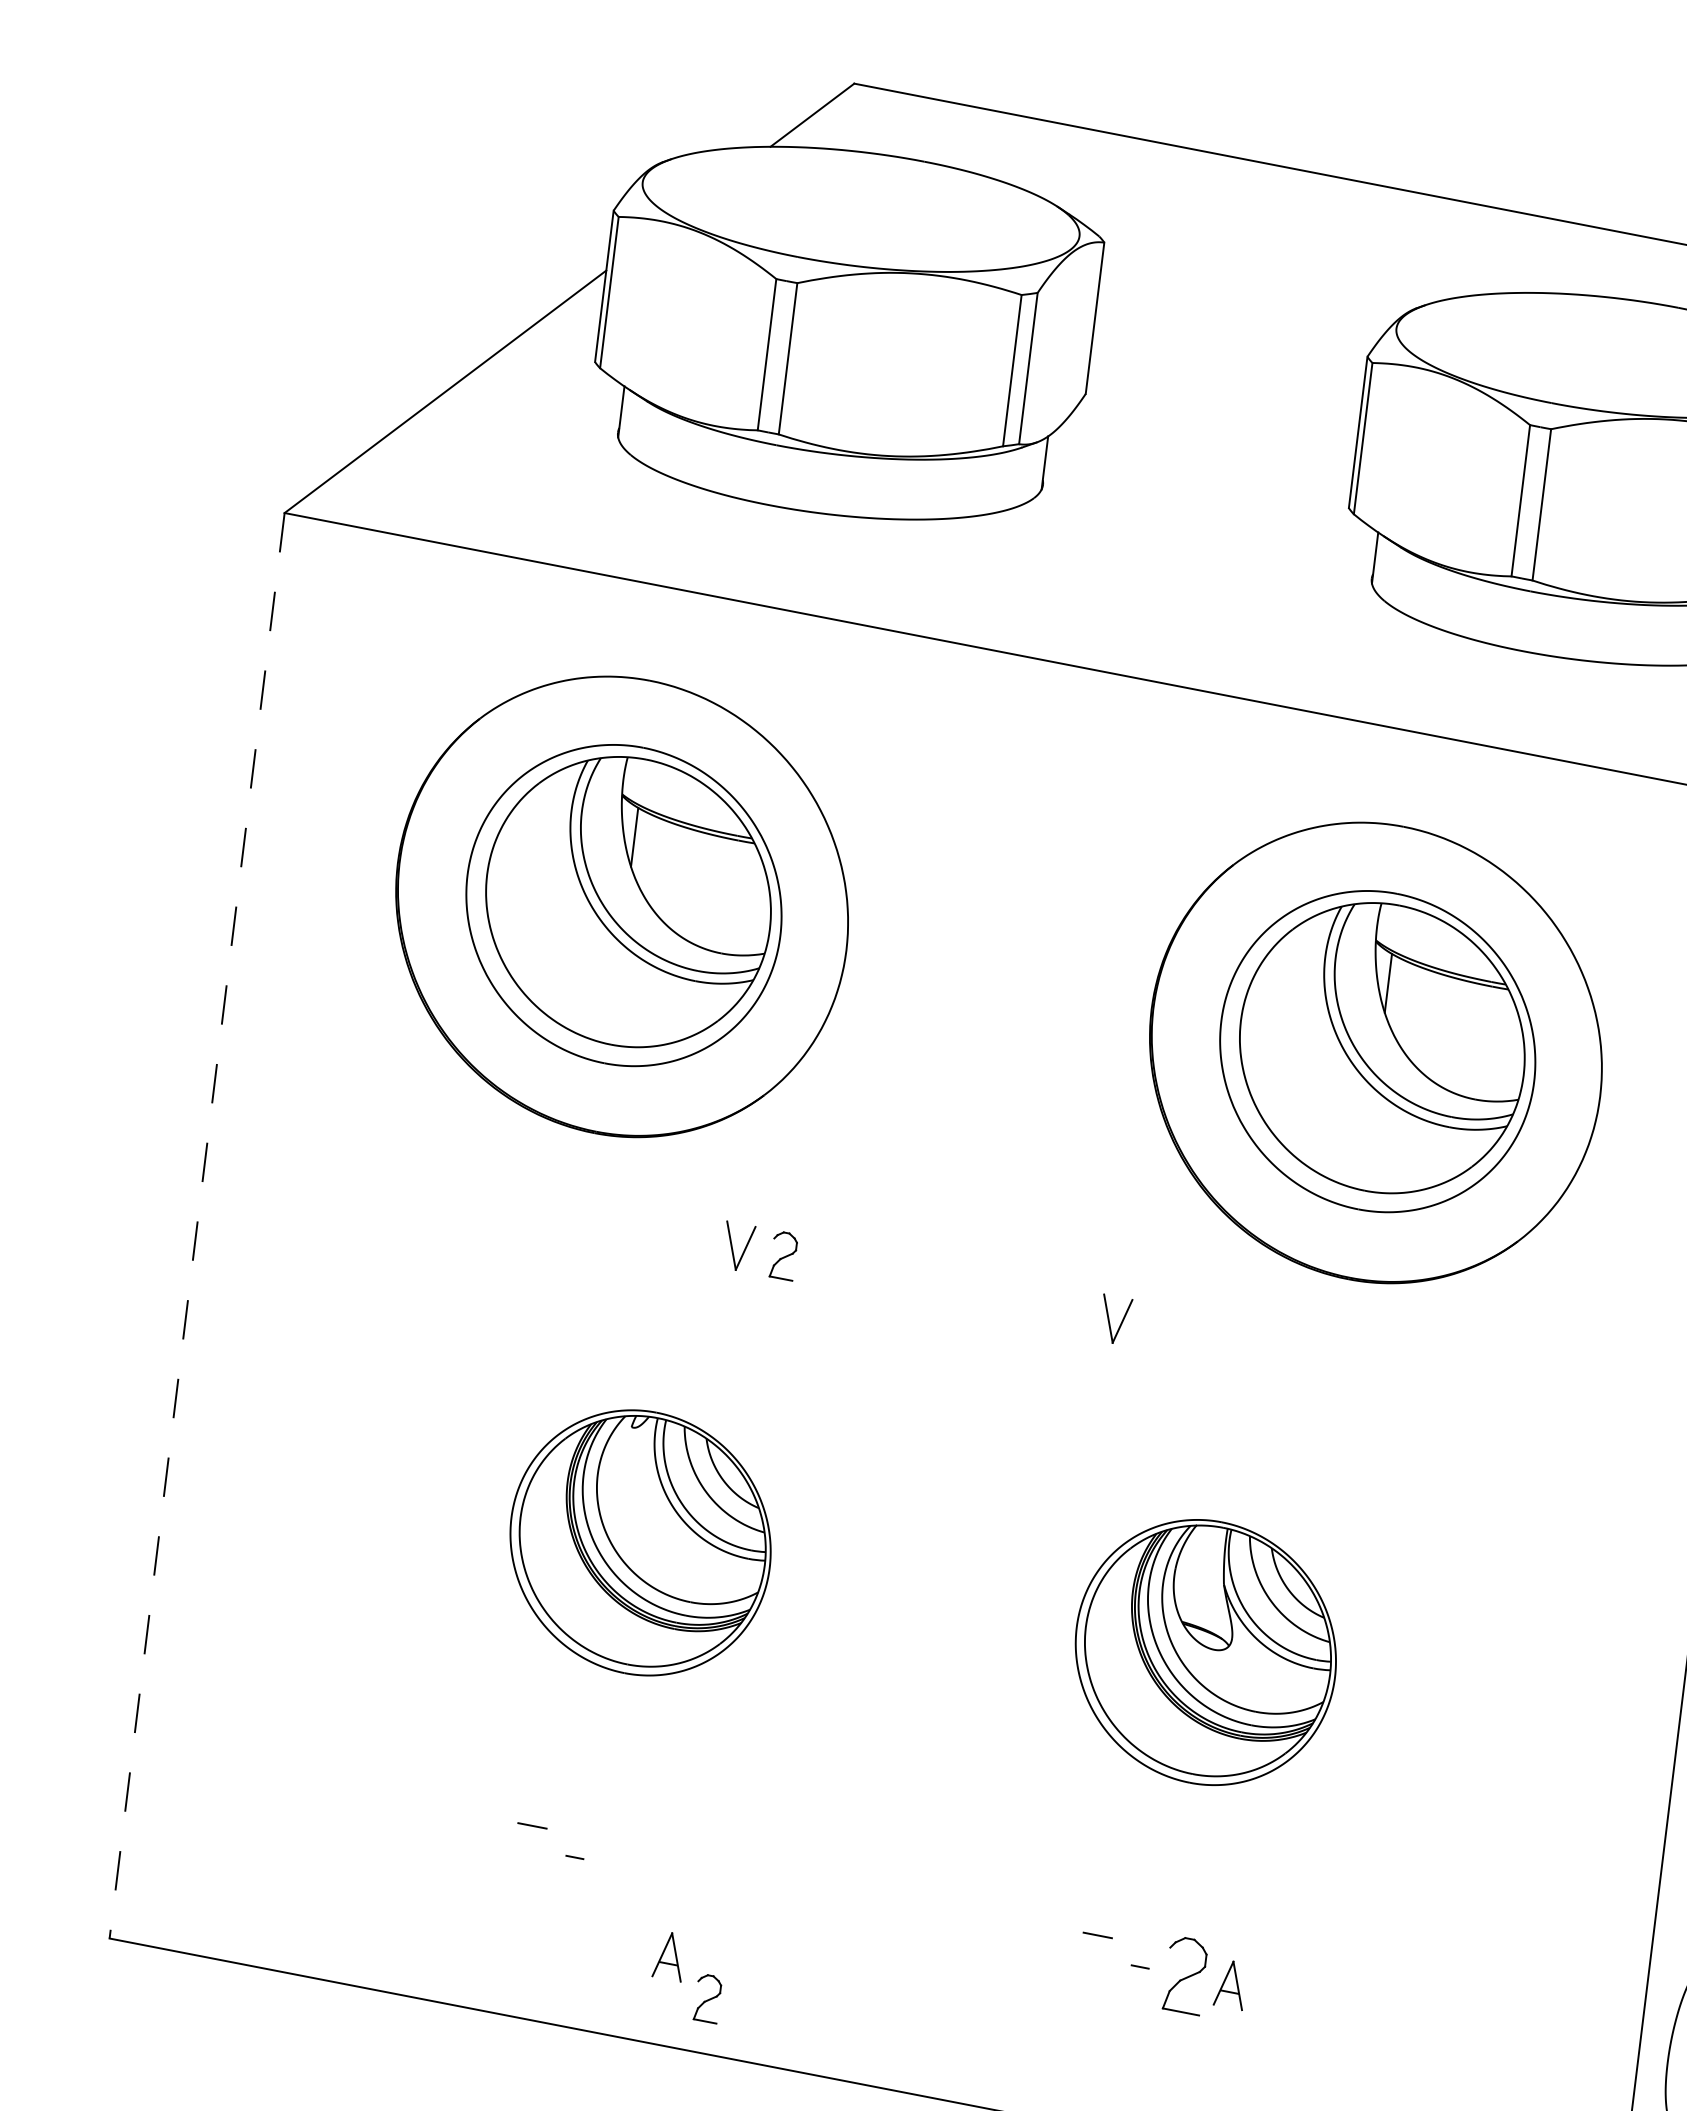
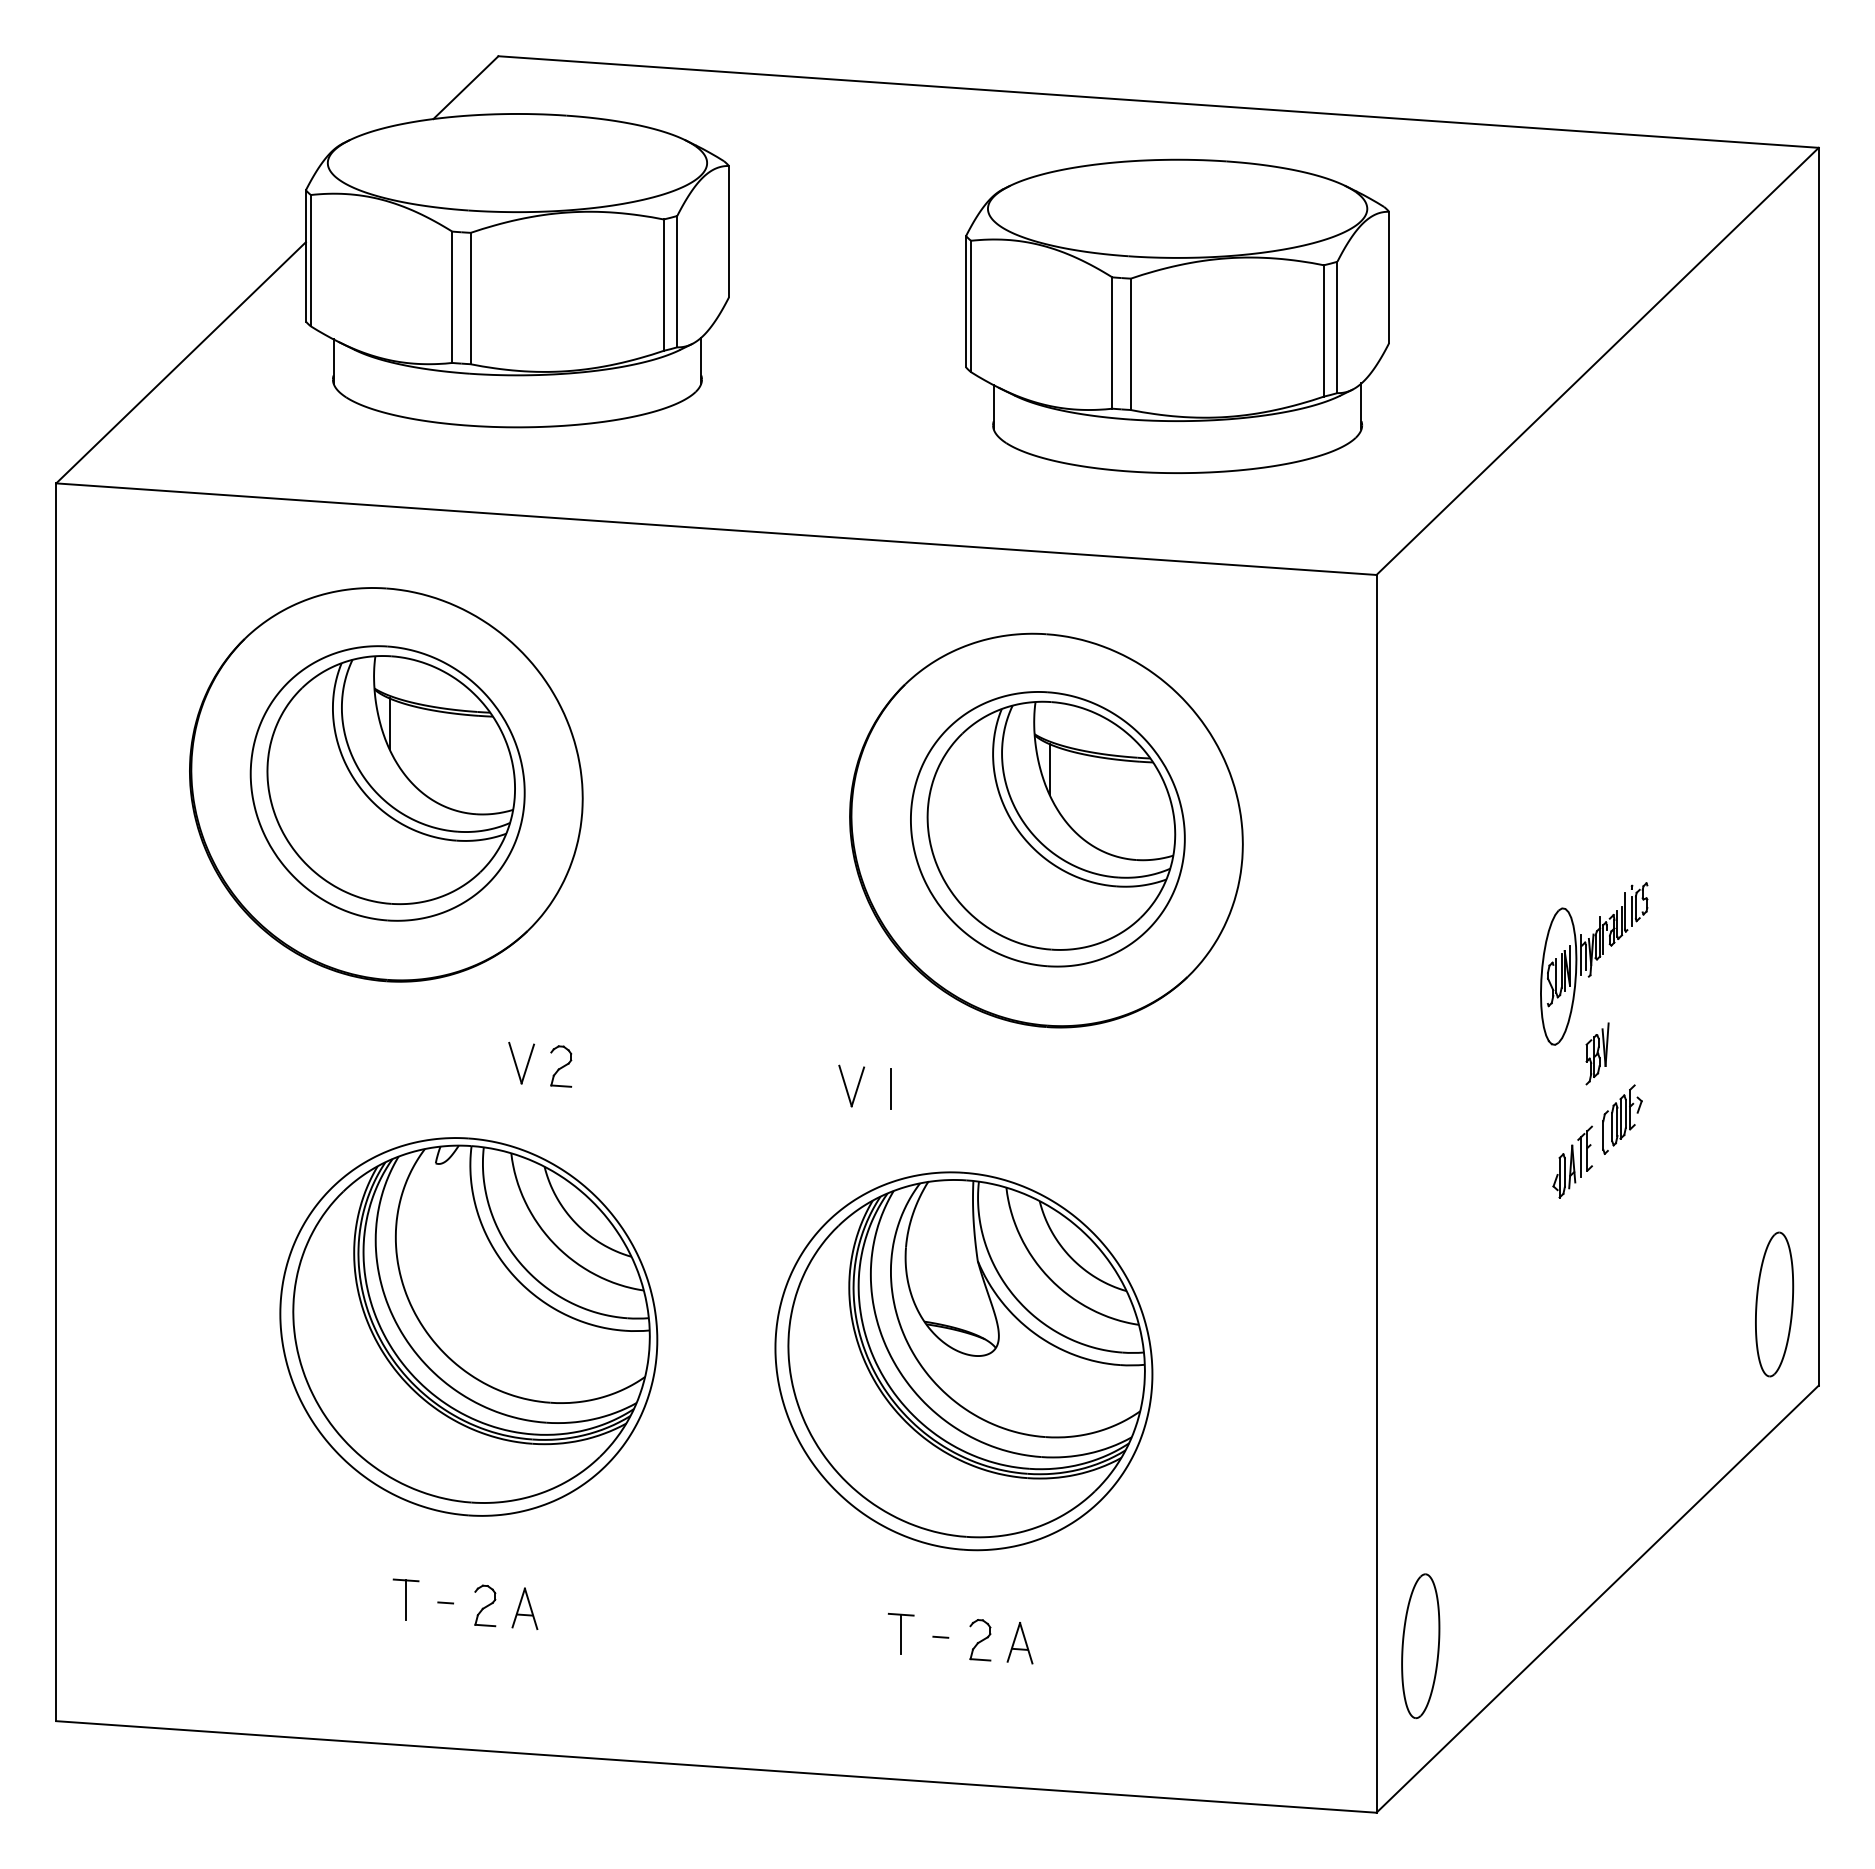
line: (197, 1226) -> (56, 1102), dashed -> solid
line: (1160, 1329) -> (891, 1089), added
part: (640, 1542) -> (468, 1326), size x1.67
part: (1205, 1652) -> (963, 1361), size x1.67
line: (530, 1849) -> (406, 1600), added
part: (668, 1956) -> (524, 1608), moved
line: (1095, 1958) -> (901, 1634), added
part: (1185, 1976) -> (980, 1640), size x0.62
part: (708, 1998) -> (485, 1605), moved

